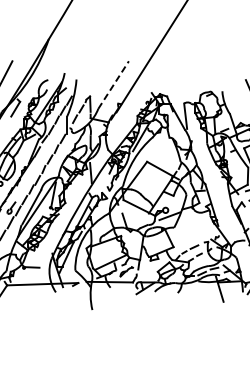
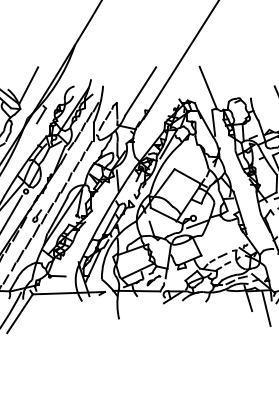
line: (179, 81) -> (207, 87), added
line: (113, 85) -> (140, 91), dashed -> solid
line: (237, 299) -> (266, 308), added

